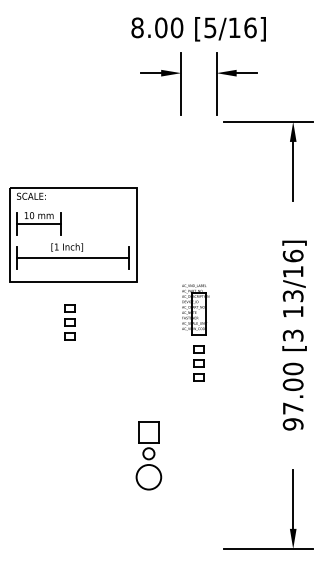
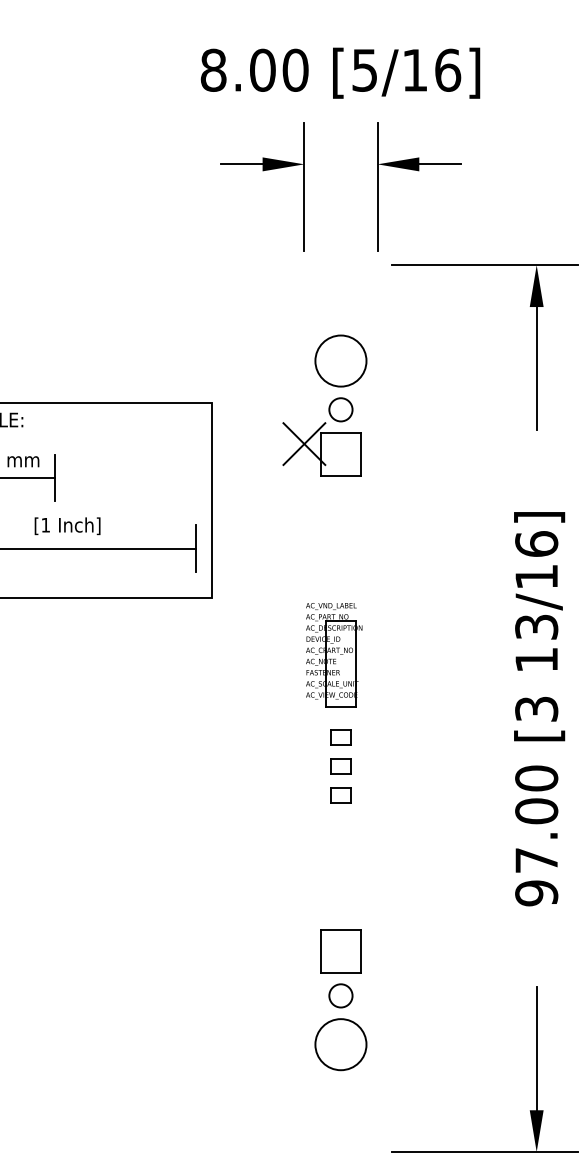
part: (191, 188) -> (325, 403), added
part: (69, 322) -> (72, 681), removed
part: (148, 455) -> (340, 999), moved

